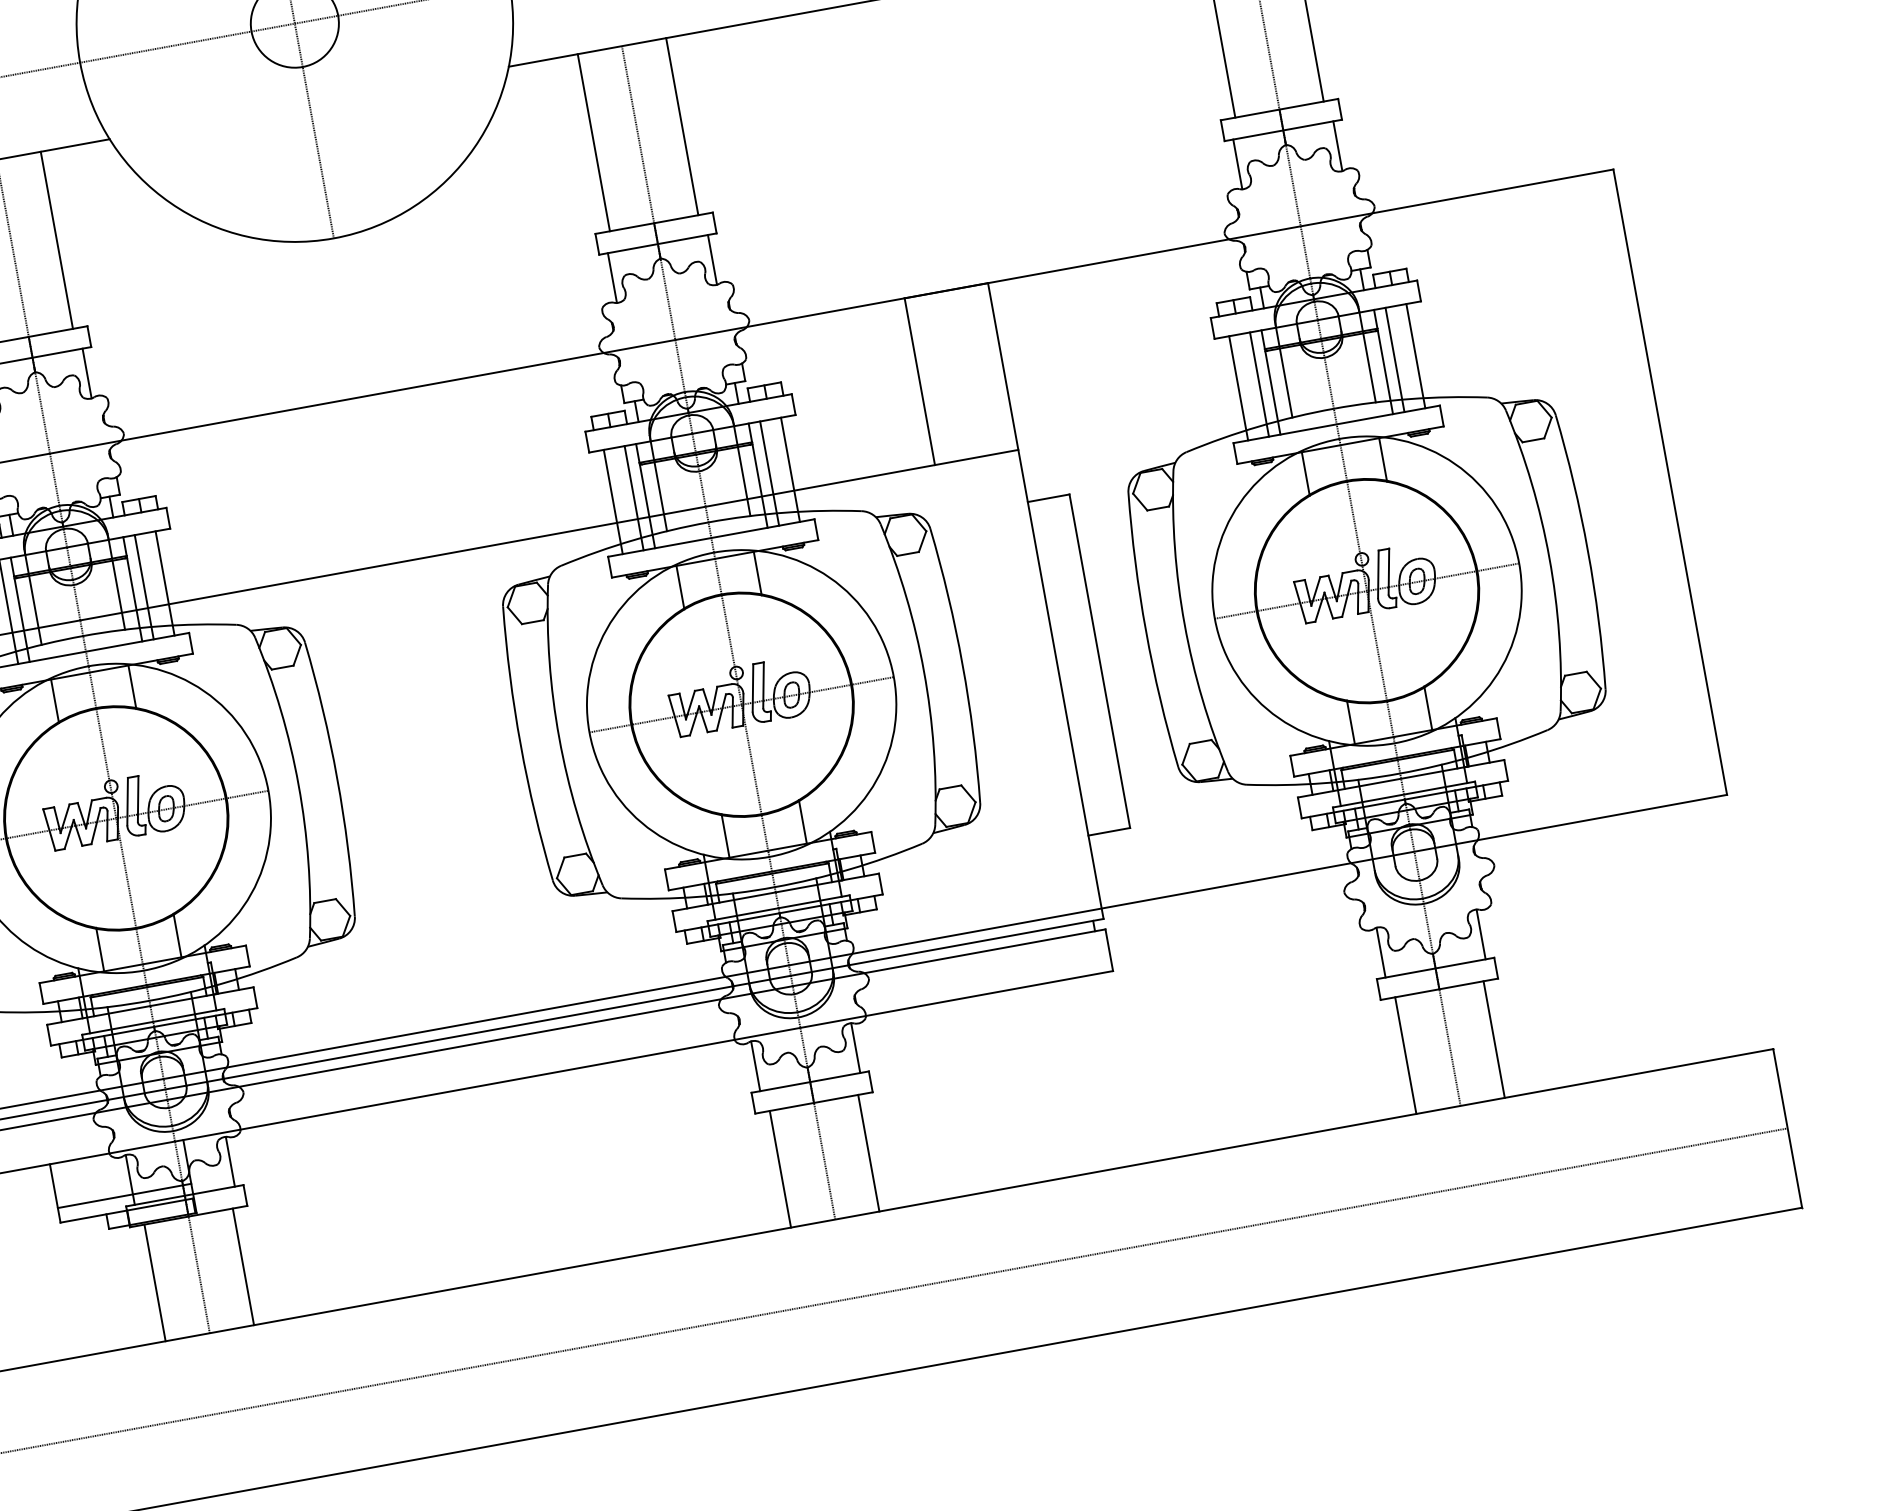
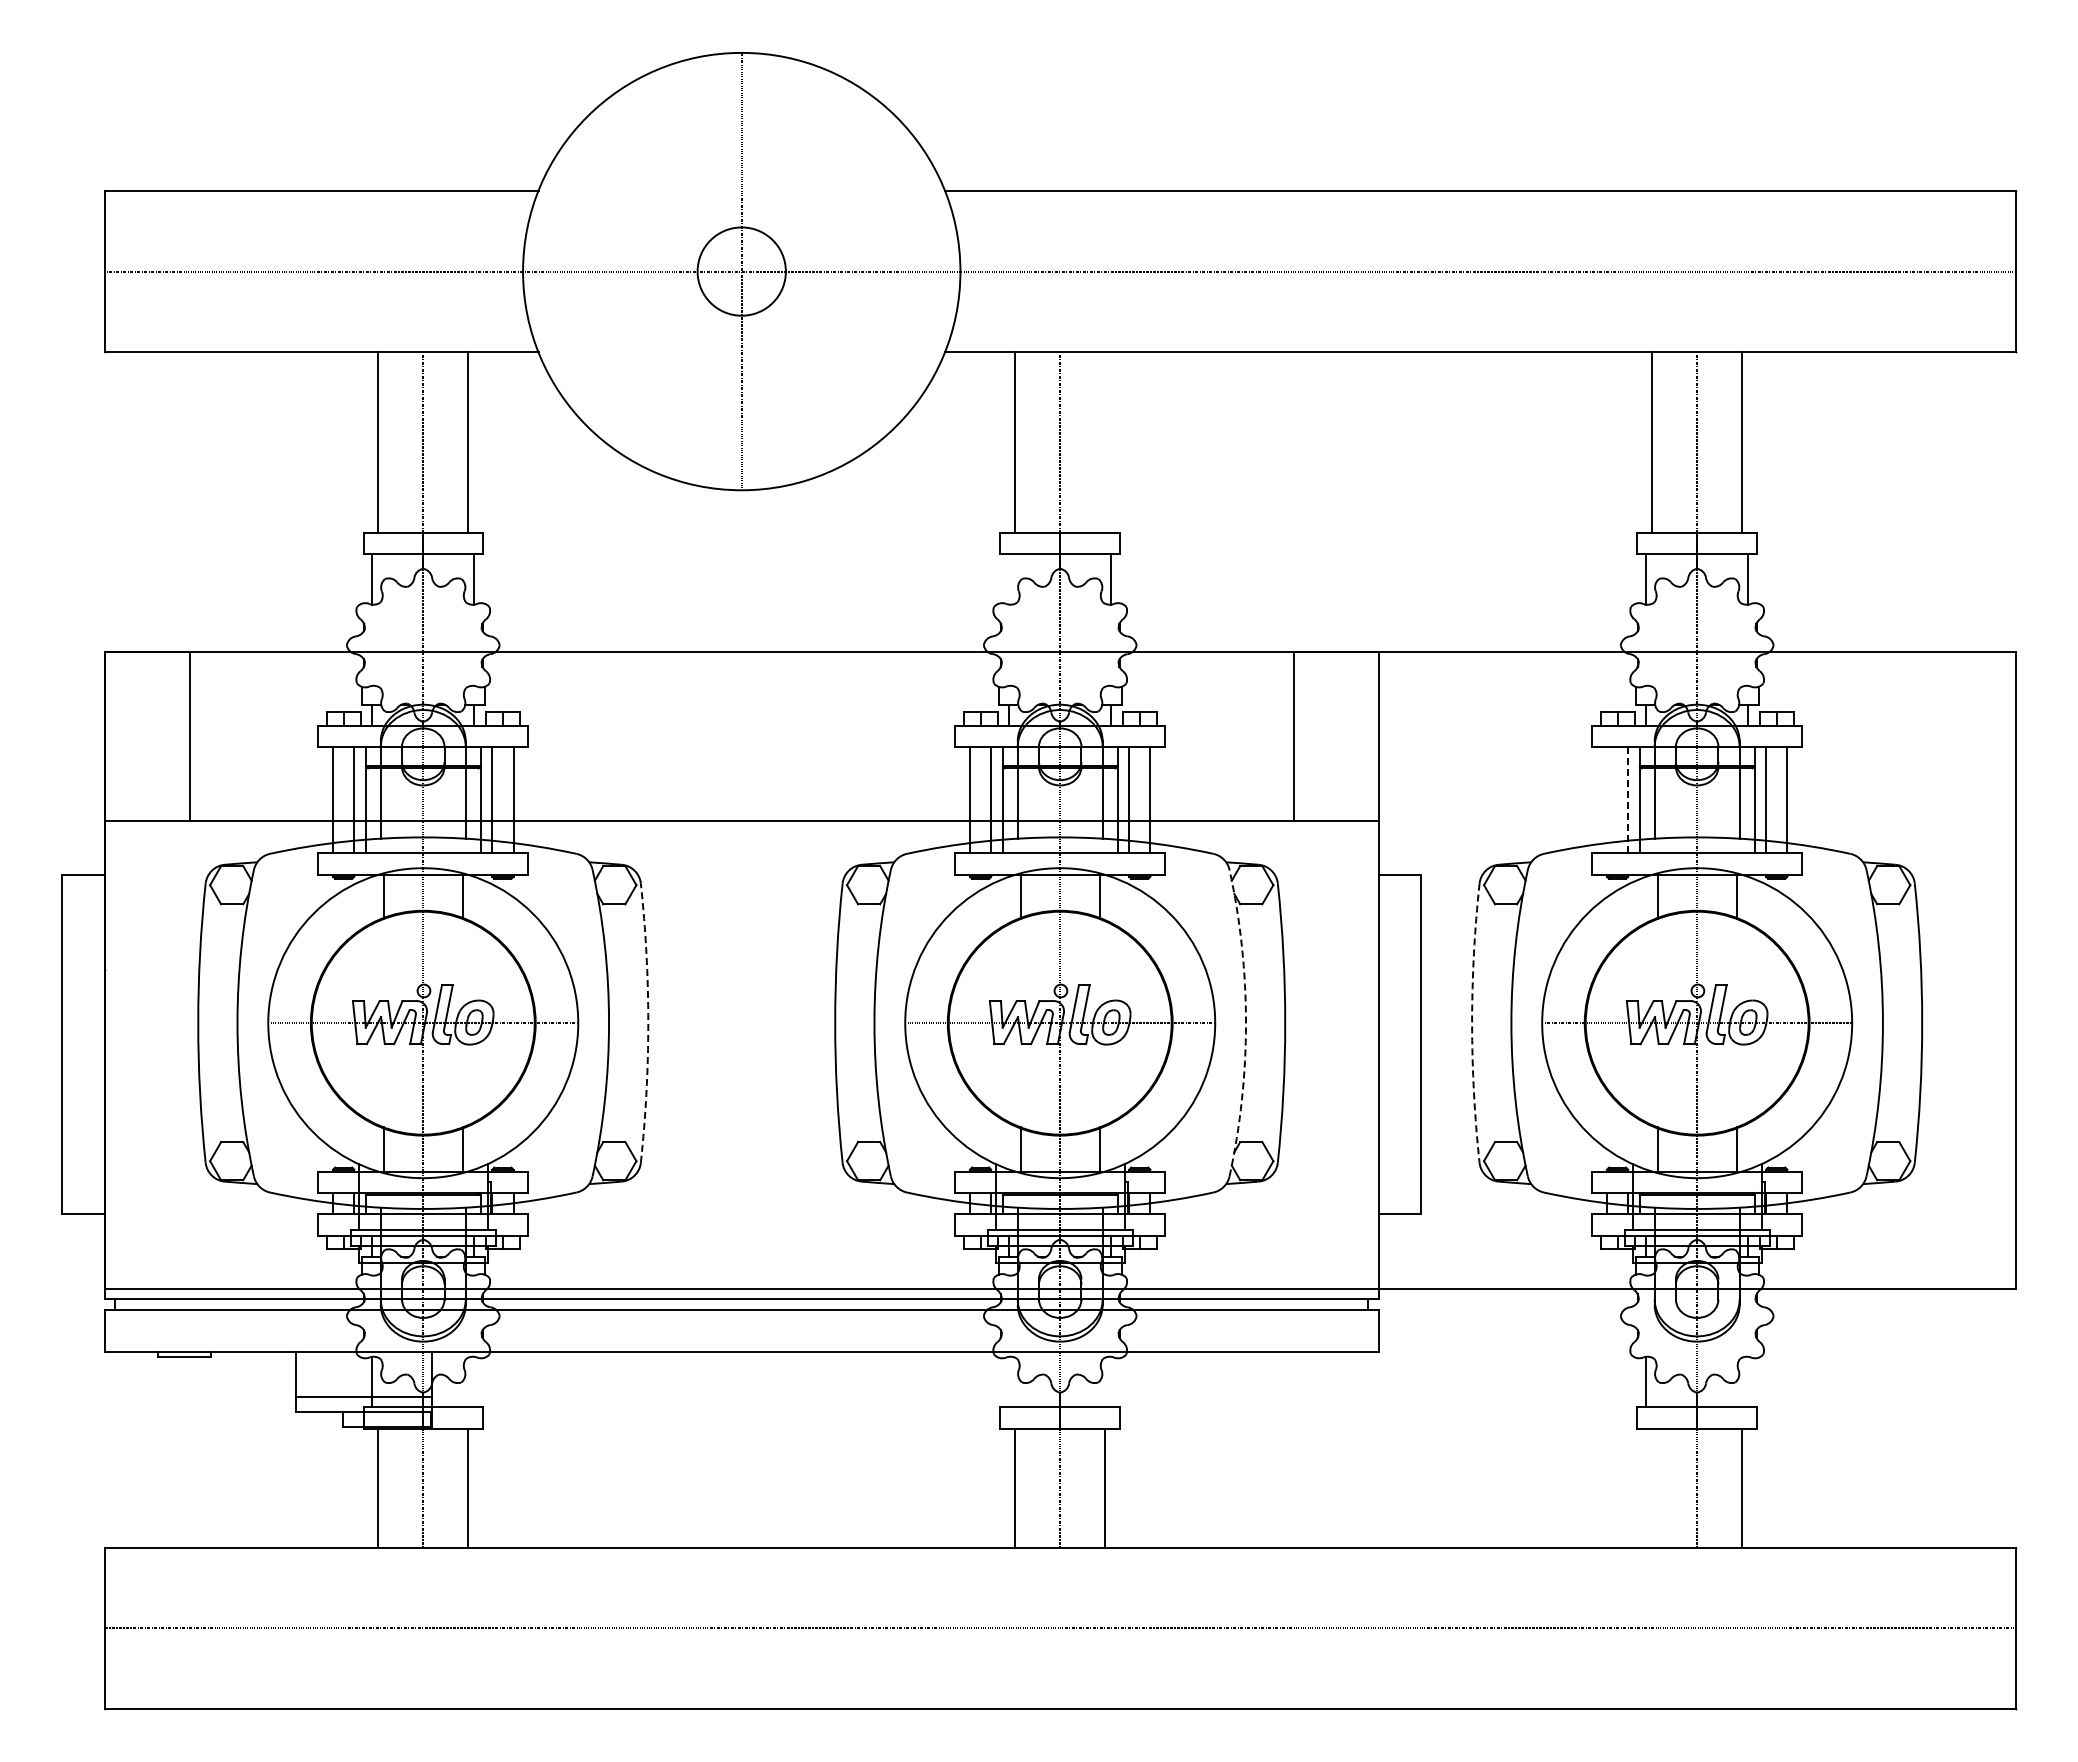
line: (682, 126) -> (1105, 442), removed
line: (612, 277) -> (1009, 578), removed
line: (1259, 384) -> (1628, 800), solid -> dashed
line: (1238, 388) -> (1606, 800), removed
arc: (1146, 631) -> (1472, 1023), solid -> dashed
arc: (924, 671) -> (1246, 1023), solid -> dashed
arc: (337, 778) -> (648, 1023), solid -> dashed
line: (1481, 933) -> (1748, 1381), removed
line: (855, 1047) -> (1111, 1381), removed
line: (1406, 1054) -> (1652, 1487), removed
line: (755, 1065) -> (1009, 1381), removed
line: (230, 1161) -> (474, 1381), removed

